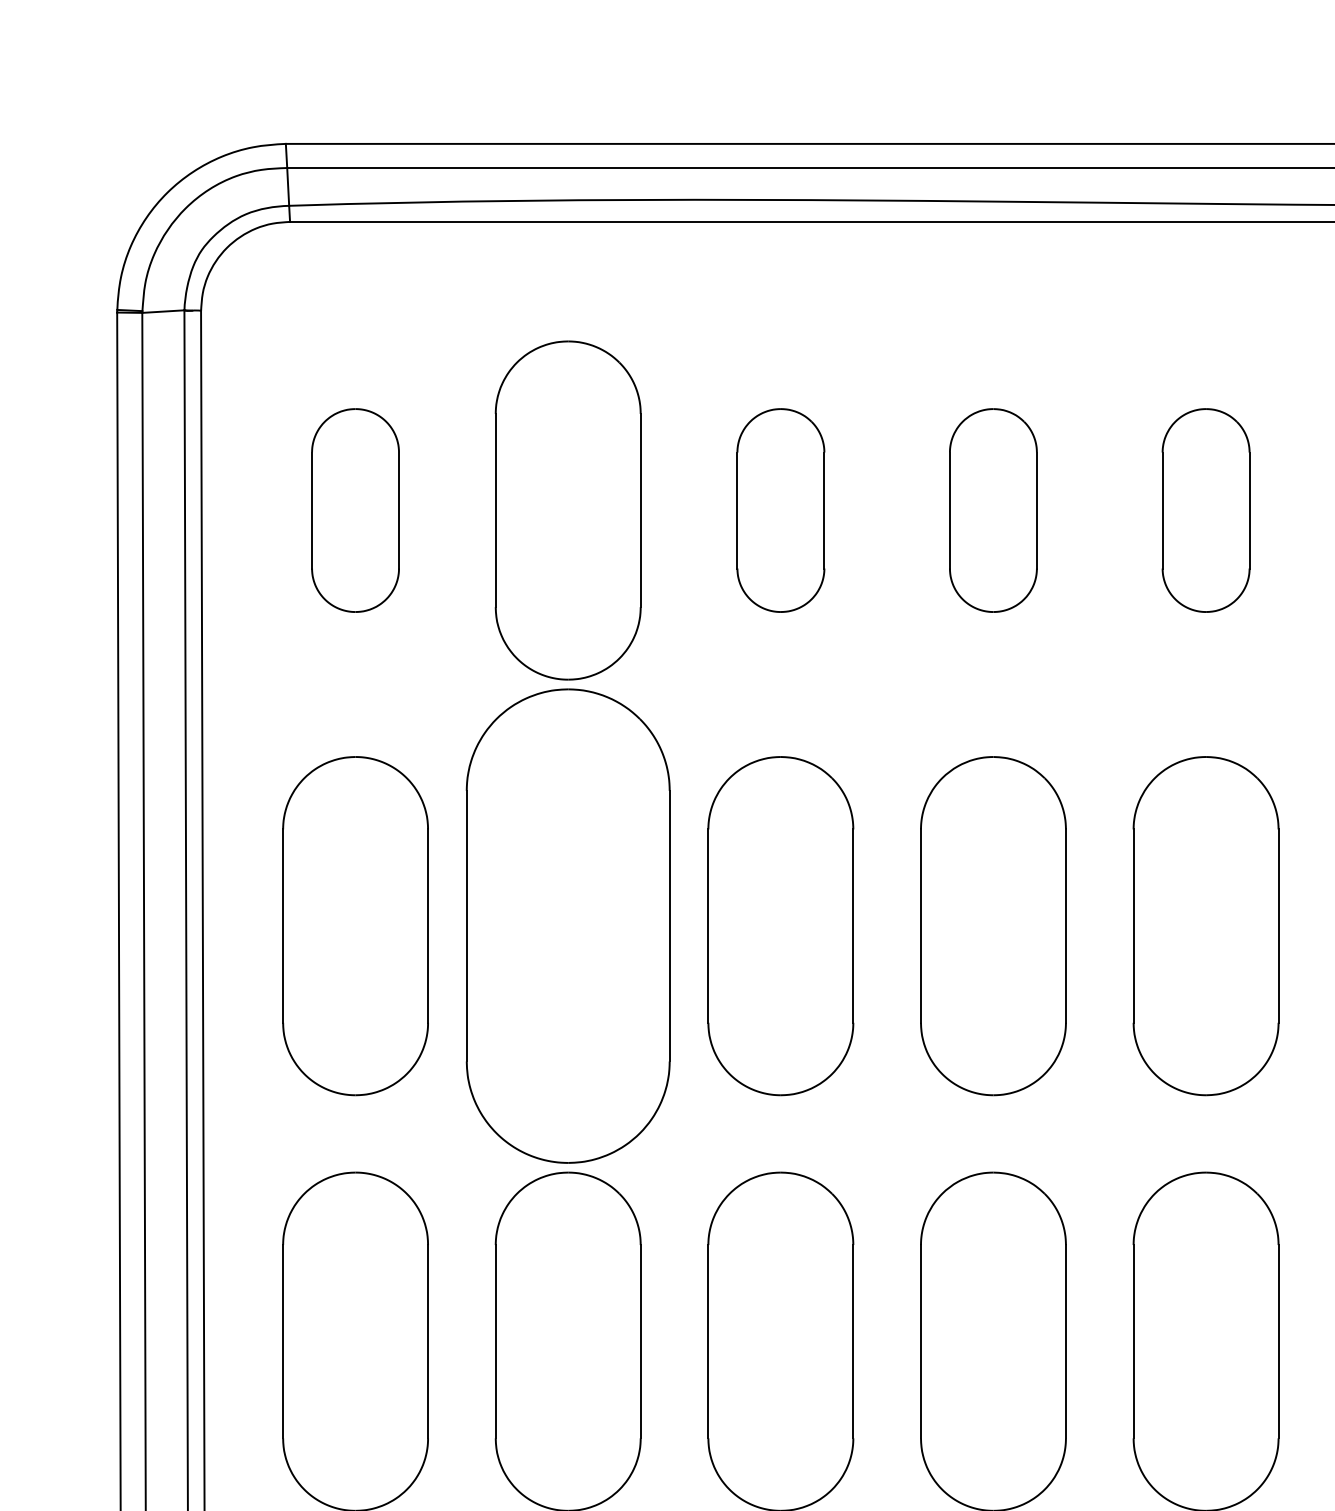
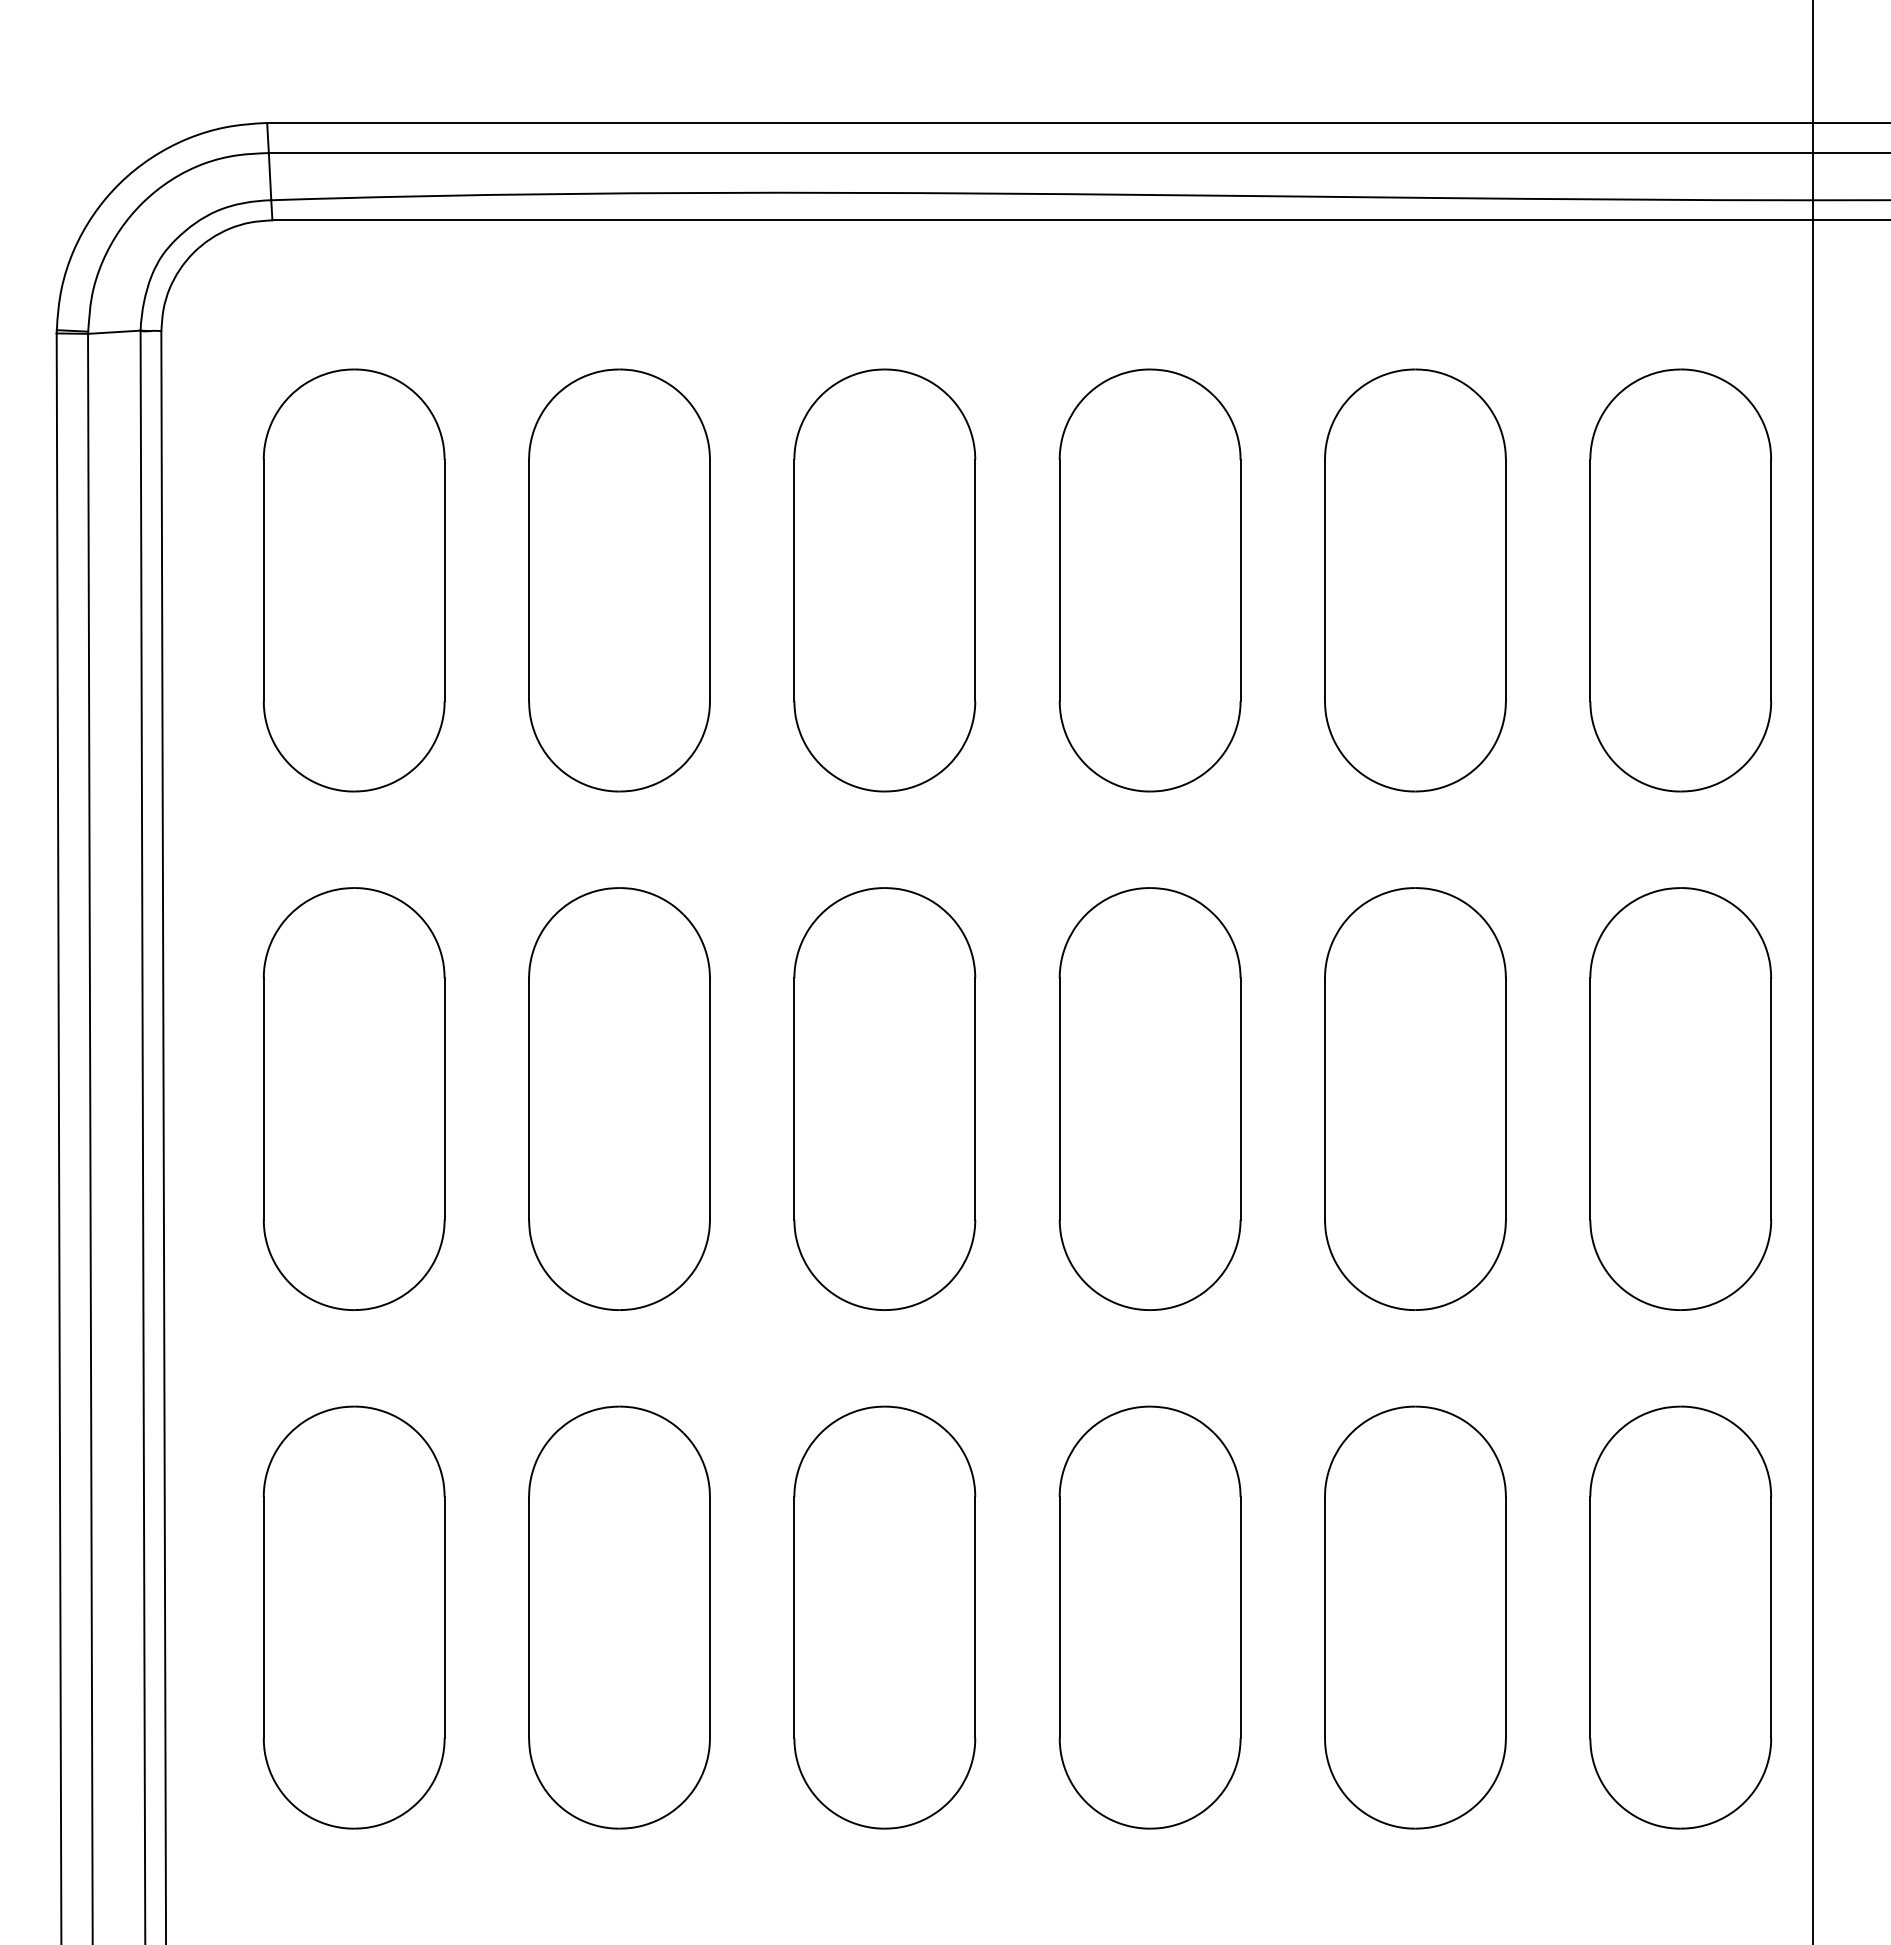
part: (355, 510) -> (353, 580), size x1.67
part: (780, 510) -> (884, 580), size x1.67
part: (992, 510) -> (1149, 580), size x1.67
part: (1206, 510) -> (1415, 580), size x1.67
part: (568, 925) -> (619, 1098), size x0.71

